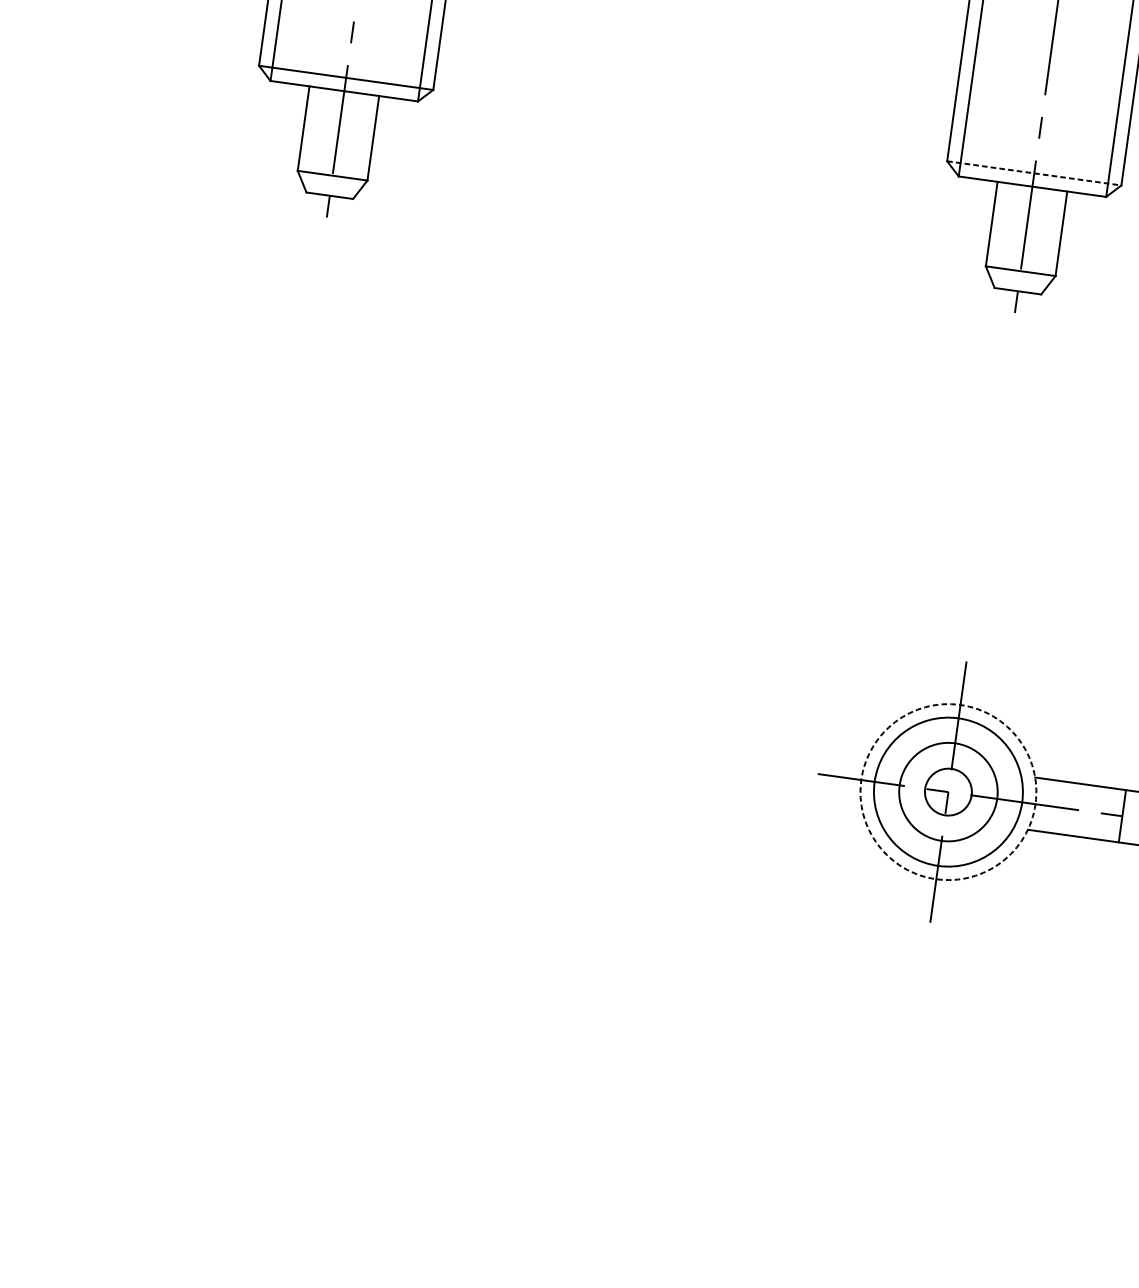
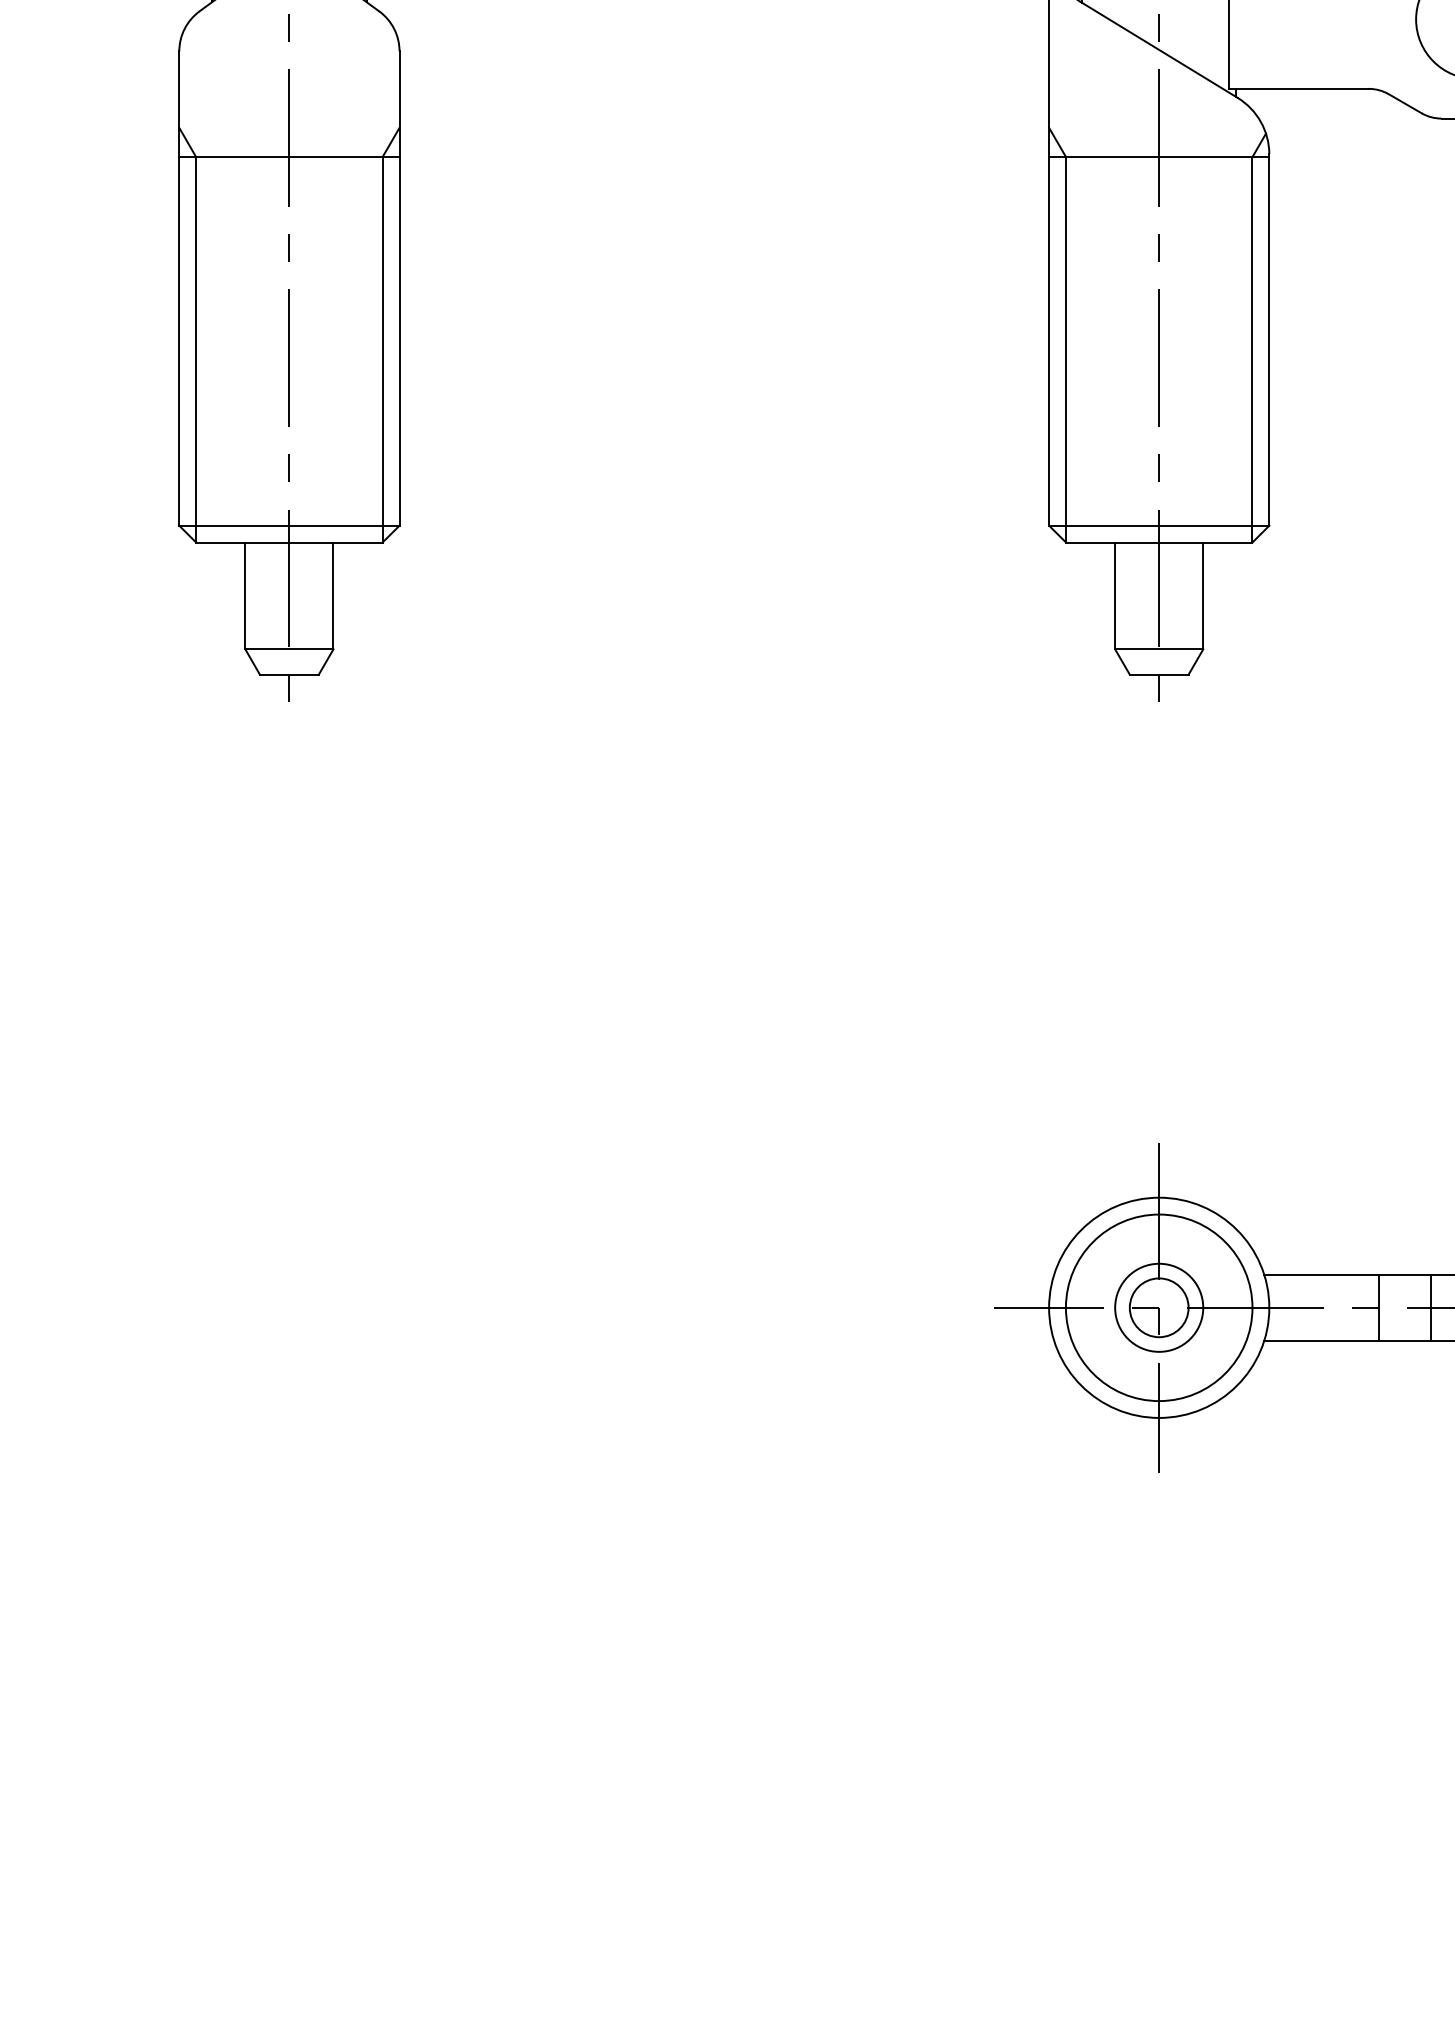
line: (1034, 173) -> (1159, 525), dashed -> solid
circle: (948, 791) -> (1159, 1307), dashed -> solid
circle: (948, 791) -> (1159, 1307), size x0.71

